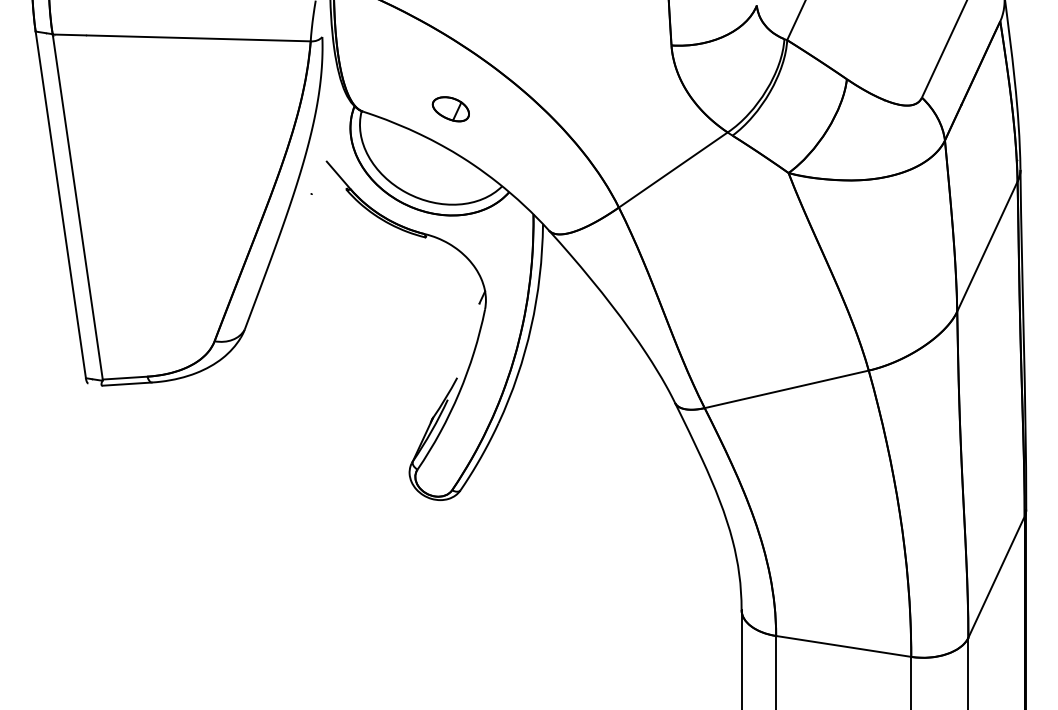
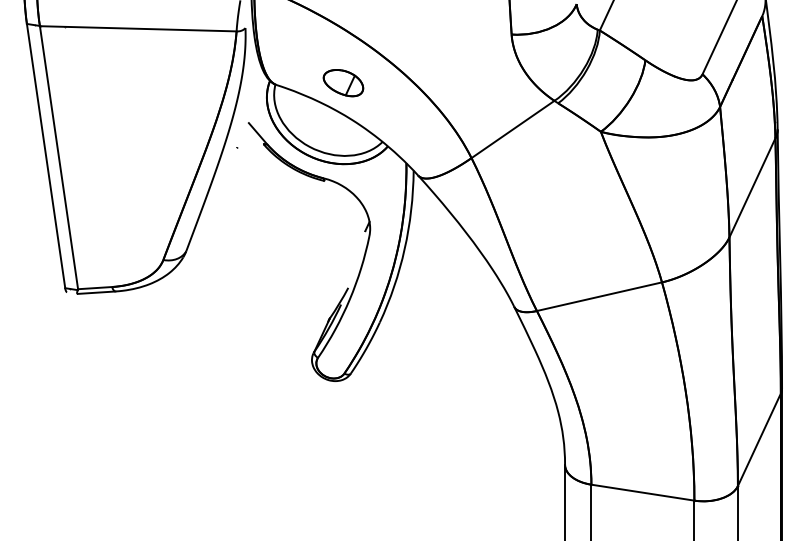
part: (450, 109) -> (343, 83), size x1.43

